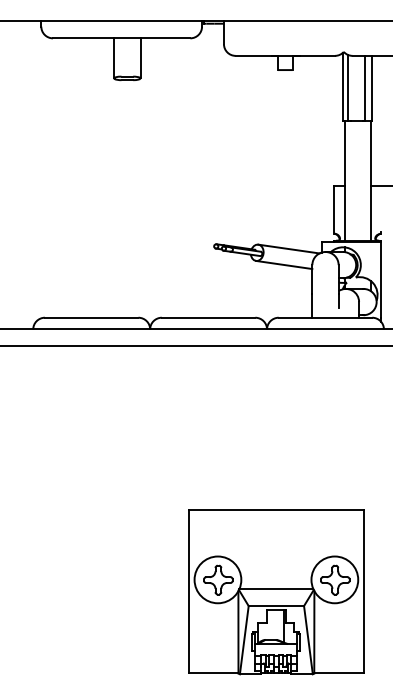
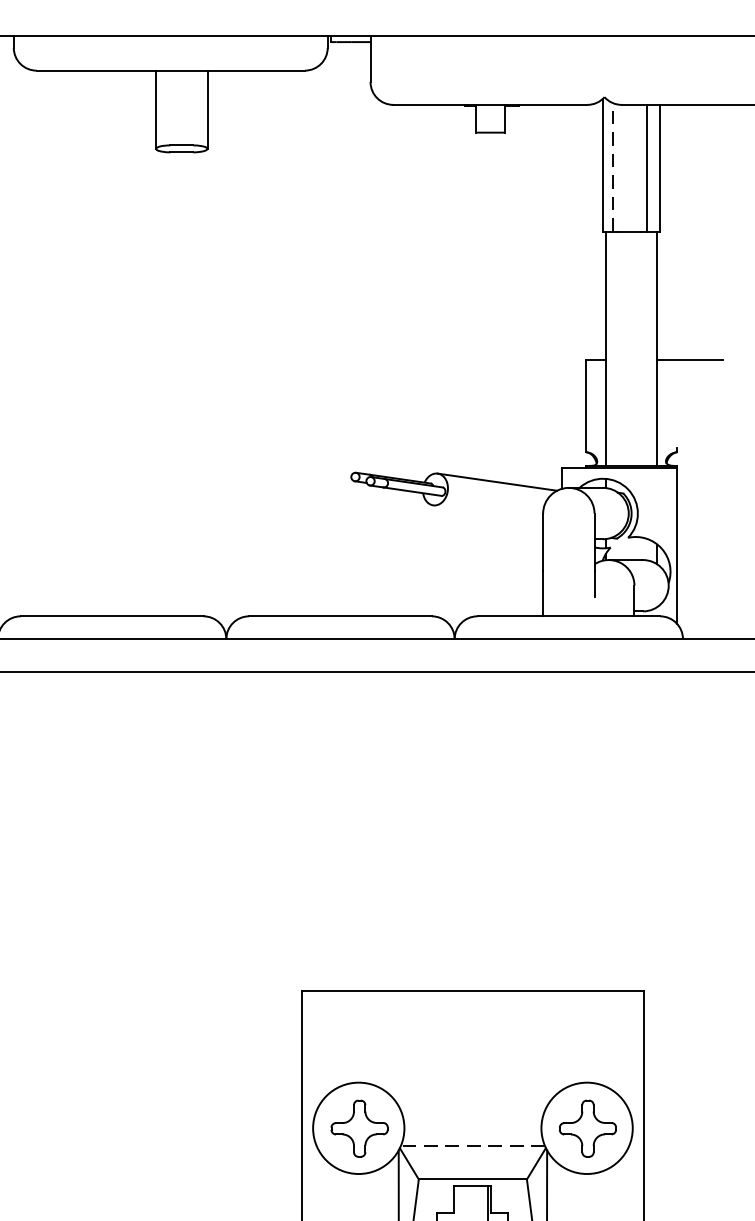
line: (347, 87) -> (611, 166), solid -> dashed
line: (284, 264) -> (488, 512), removed
line: (276, 589) -> (473, 1147), solid -> dashed

